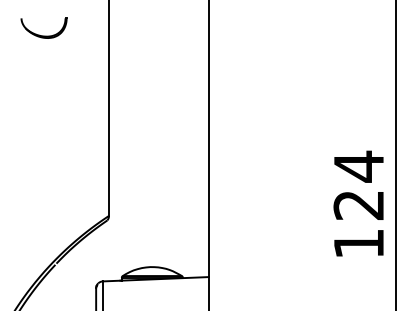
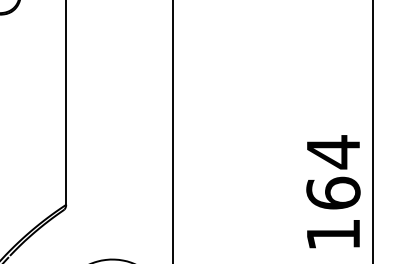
text: (358, 204) -> (332, 192), 124 -> 164

